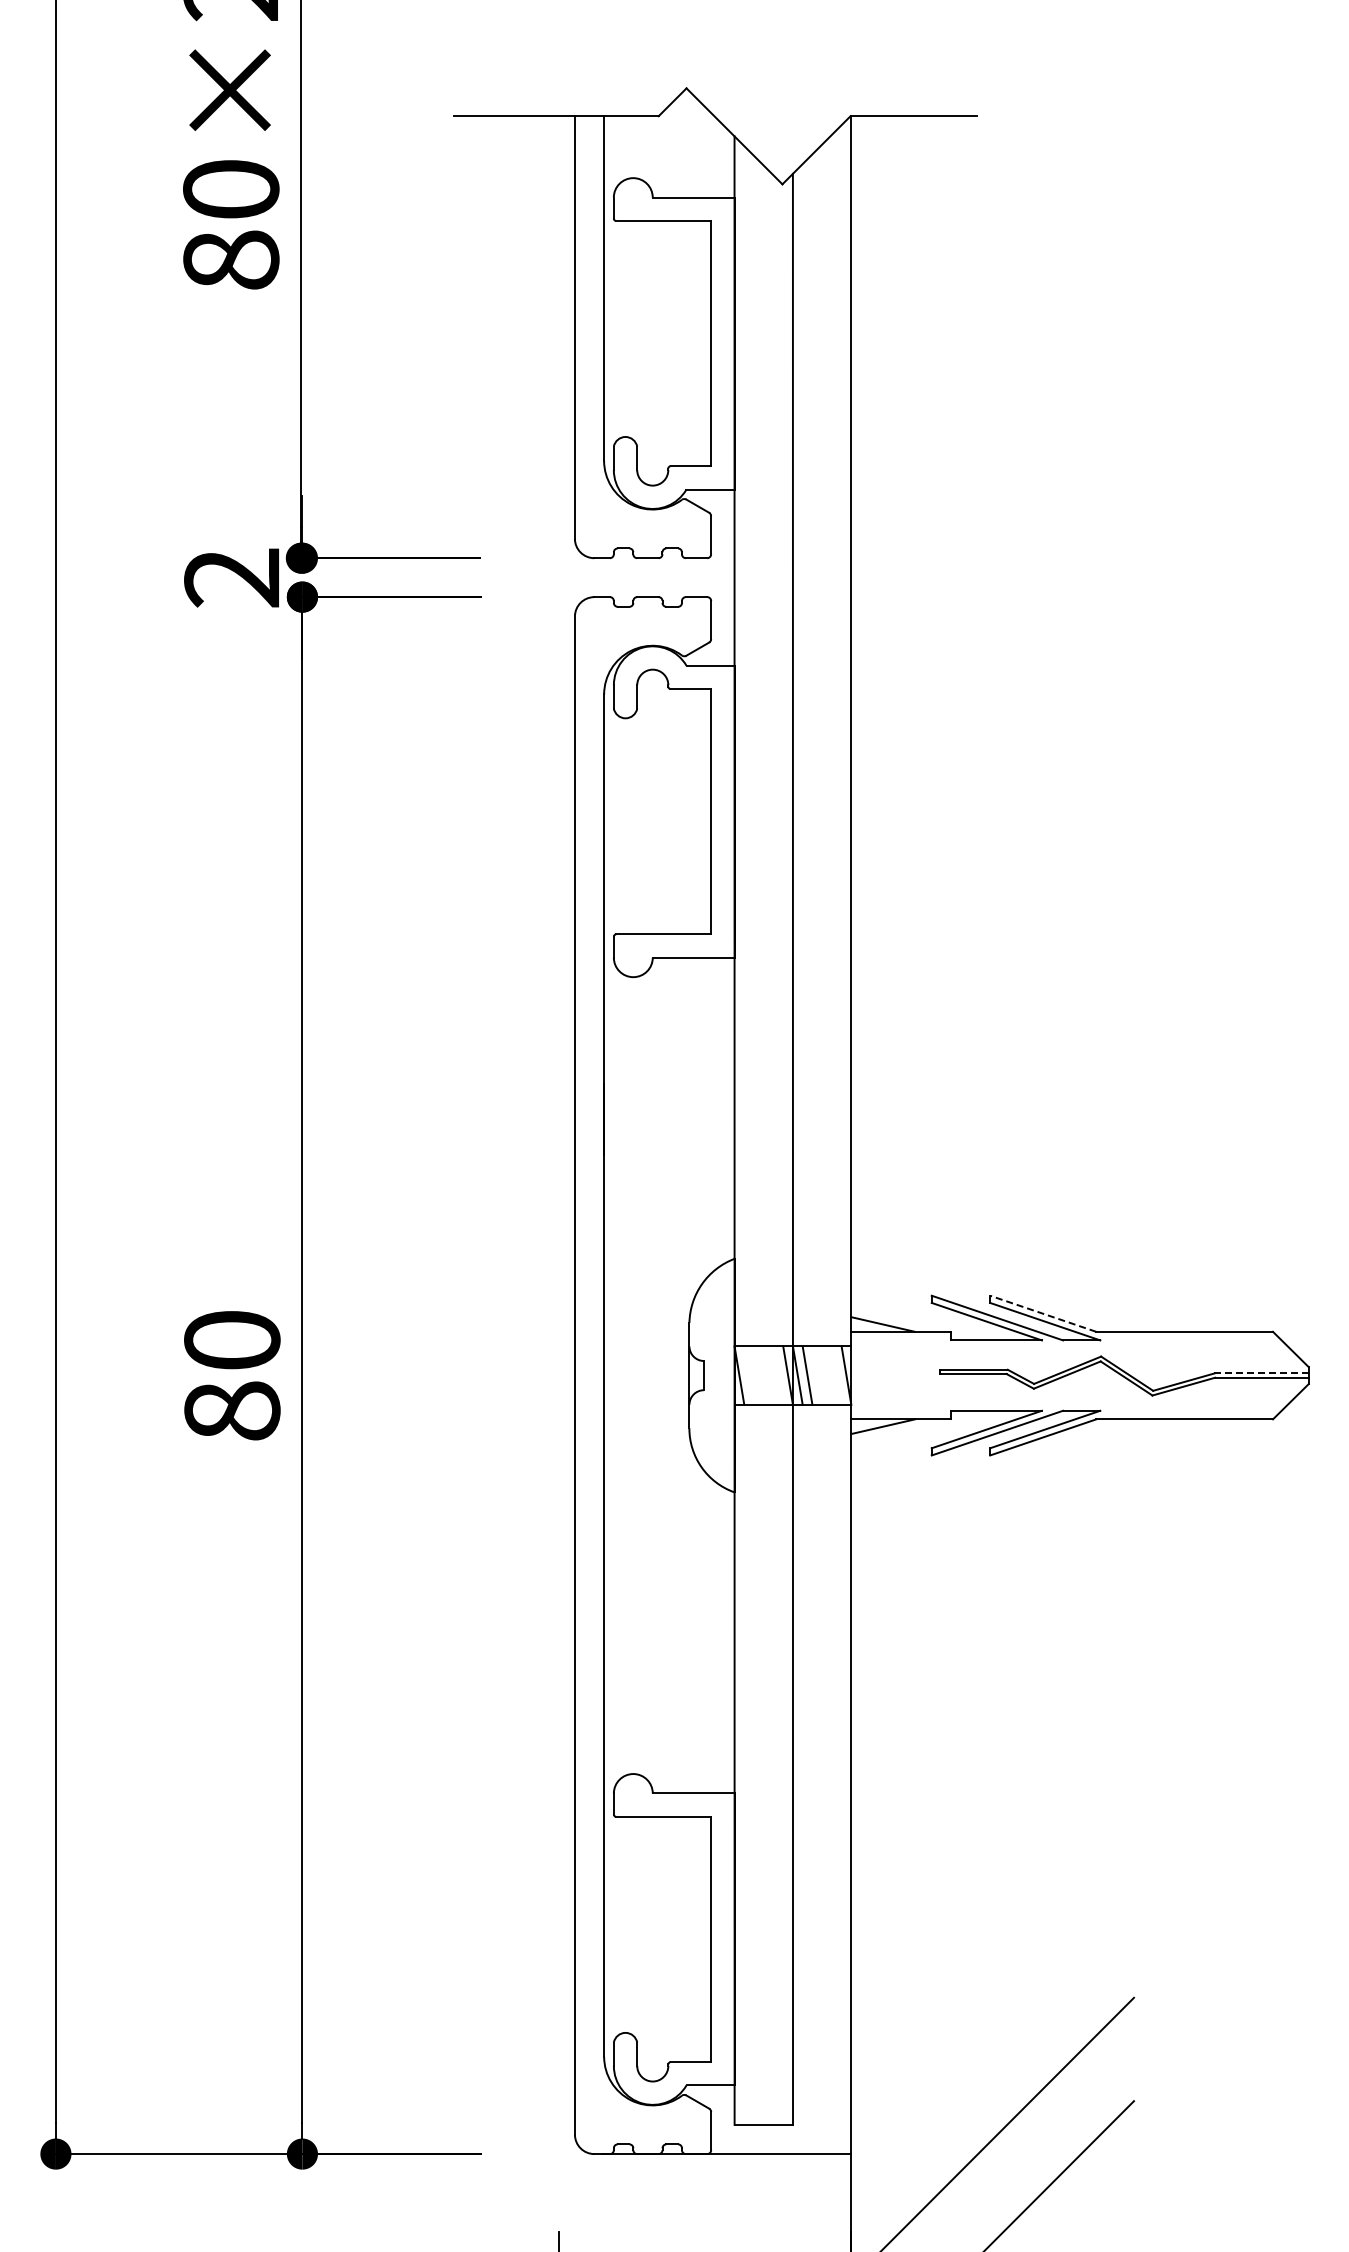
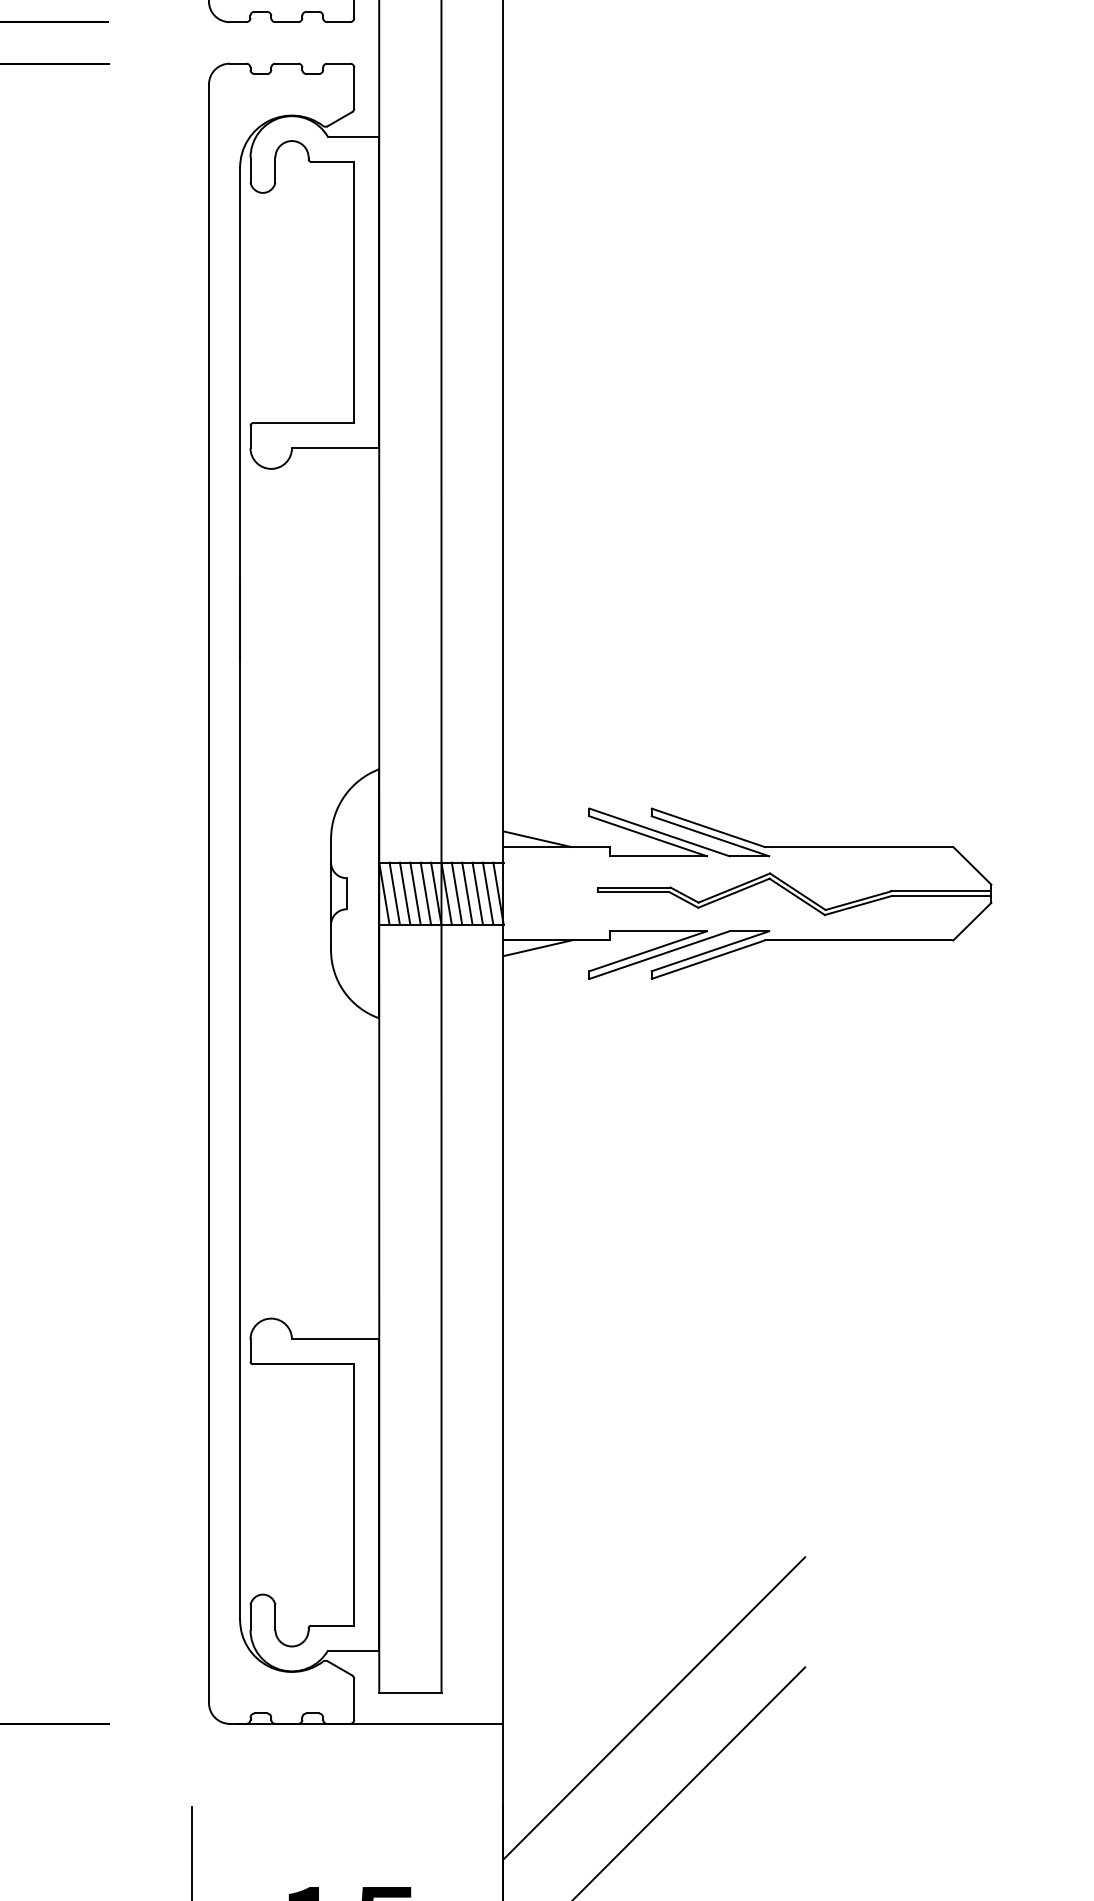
line: (1042, 1313) -> (707, 827), dashed -> solid
line: (1261, 1373) -> (941, 891), dashed -> solid
line: (749, 1375) -> (395, 893), added
line: (758, 1375) -> (404, 893), added
line: (768, 1375) -> (415, 893), added
line: (778, 1375) -> (426, 893), added
line: (817, 1375) -> (467, 893), added
line: (826, 1375) -> (477, 893), added
line: (836, 1375) -> (487, 893), added

